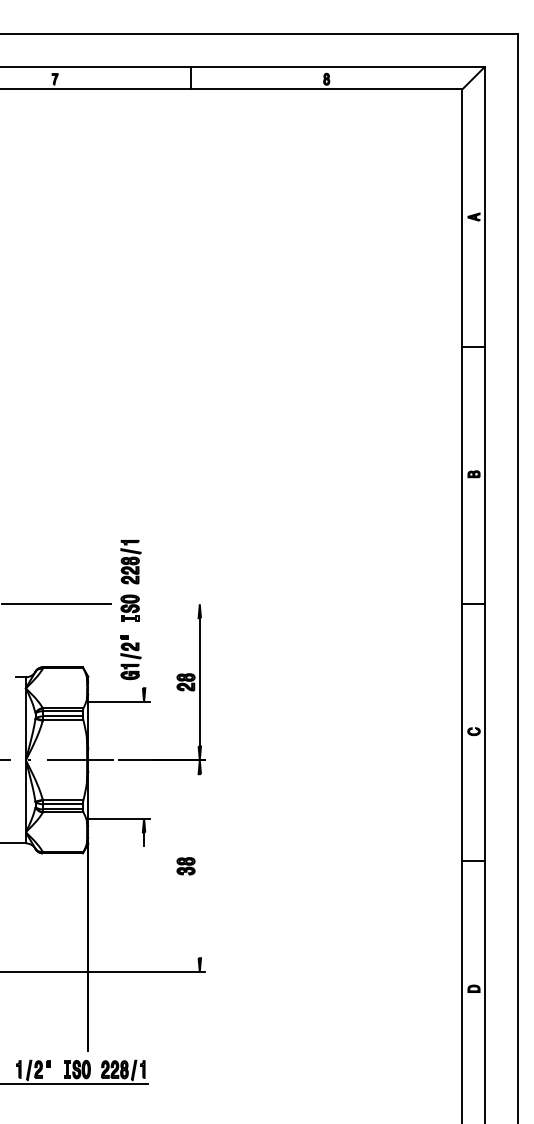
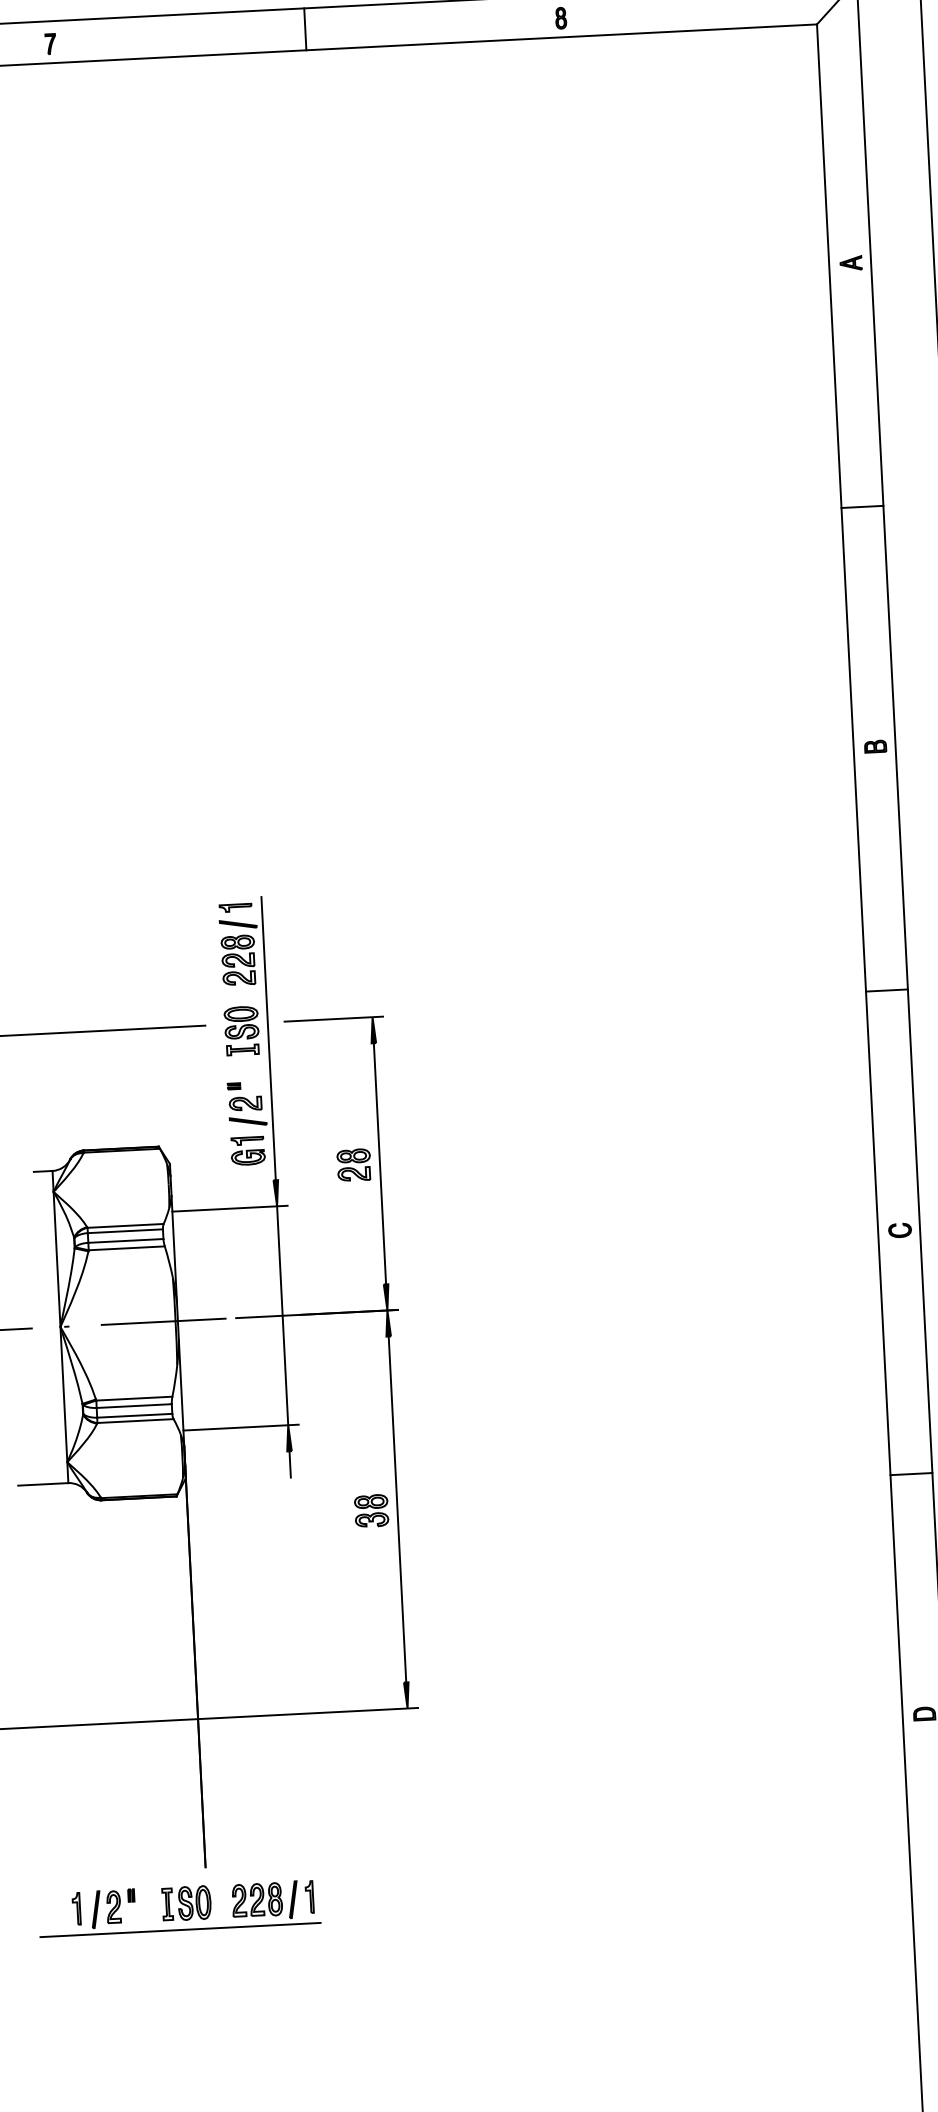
line: (179, 604) -> (334, 1019), added
line: (144, 612) -> (269, 1037), added
line: (144, 760) -> (283, 1316), added
line: (199, 866) -> (396, 1510), added

